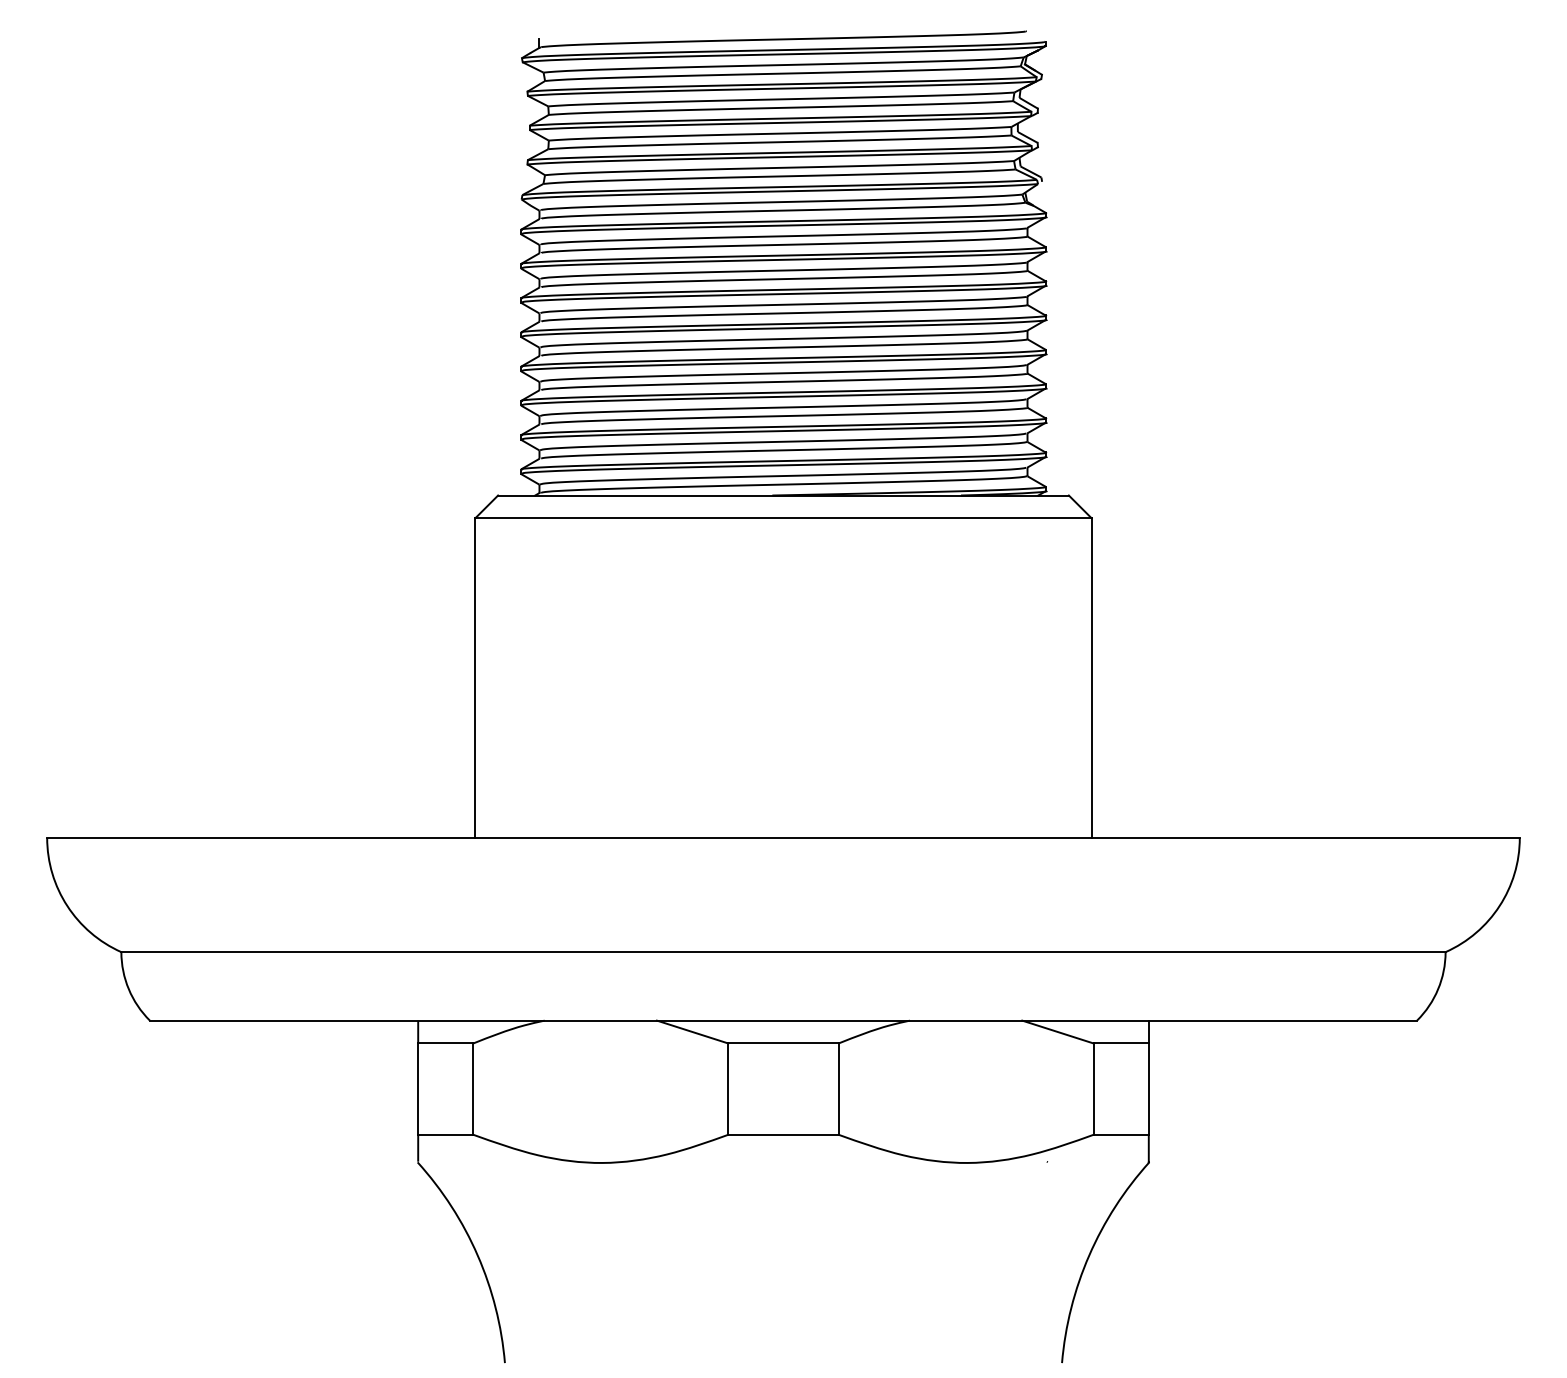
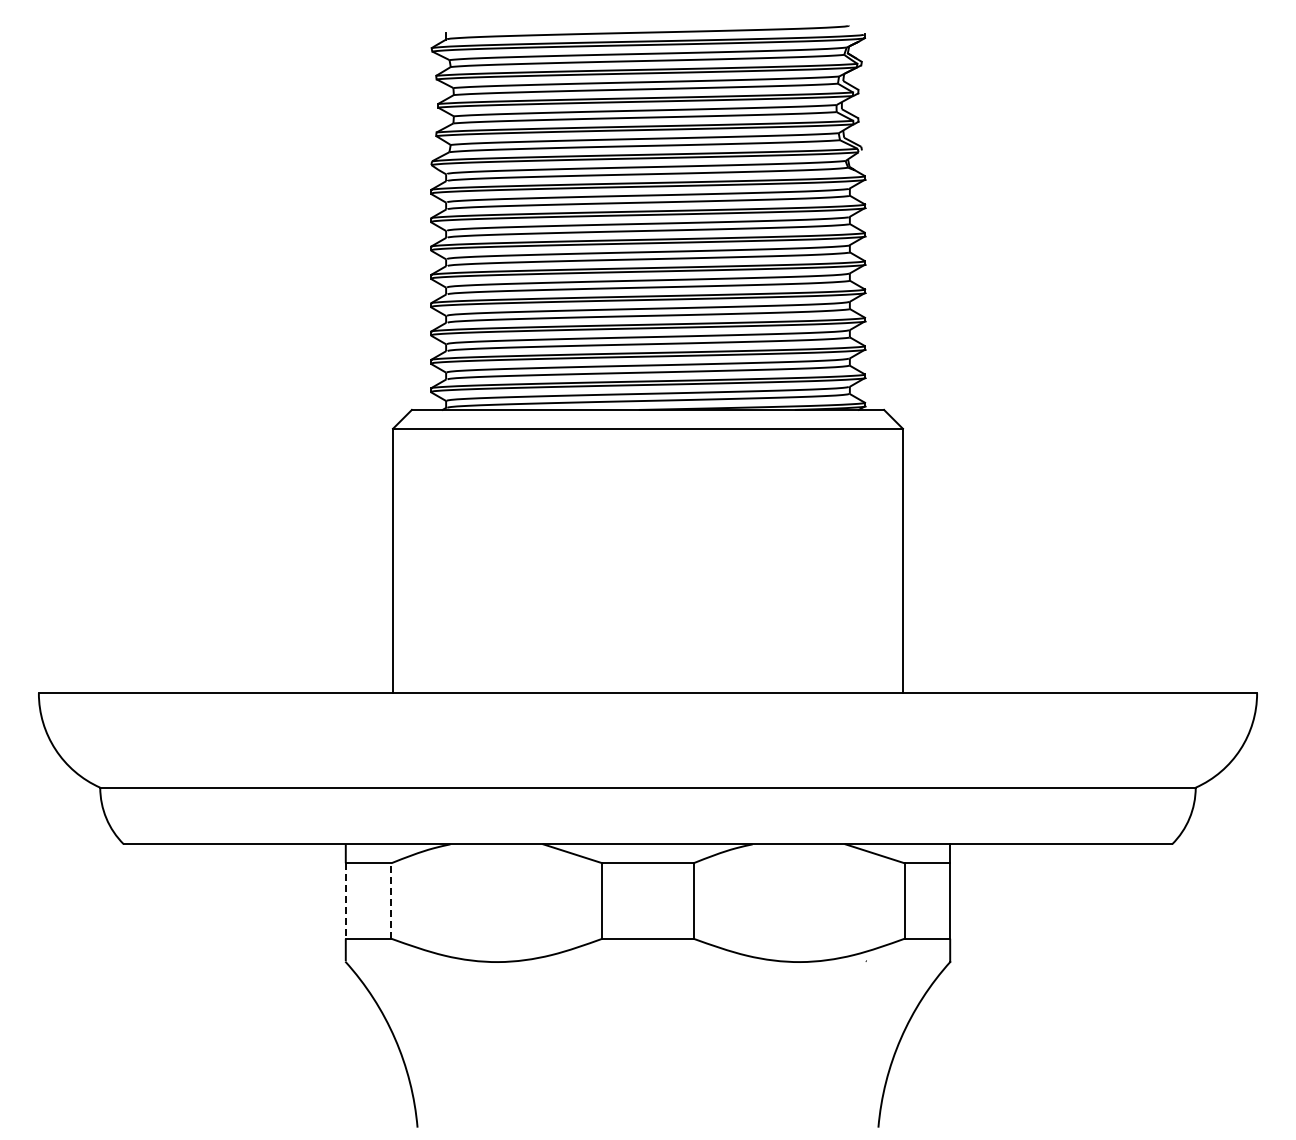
line: (417, 1089) -> (345, 901), solid -> dashed
line: (473, 1089) -> (391, 901), solid -> dashed

